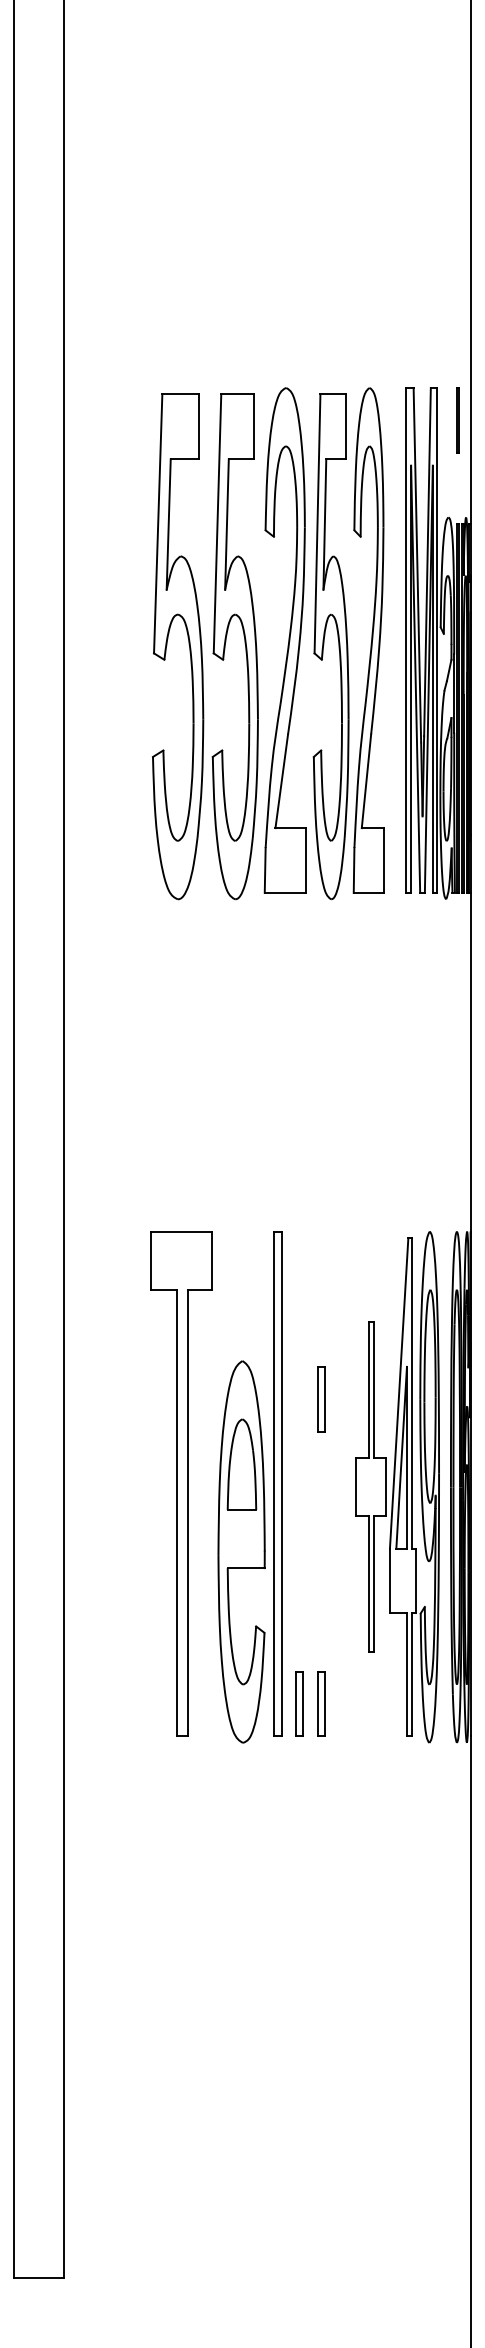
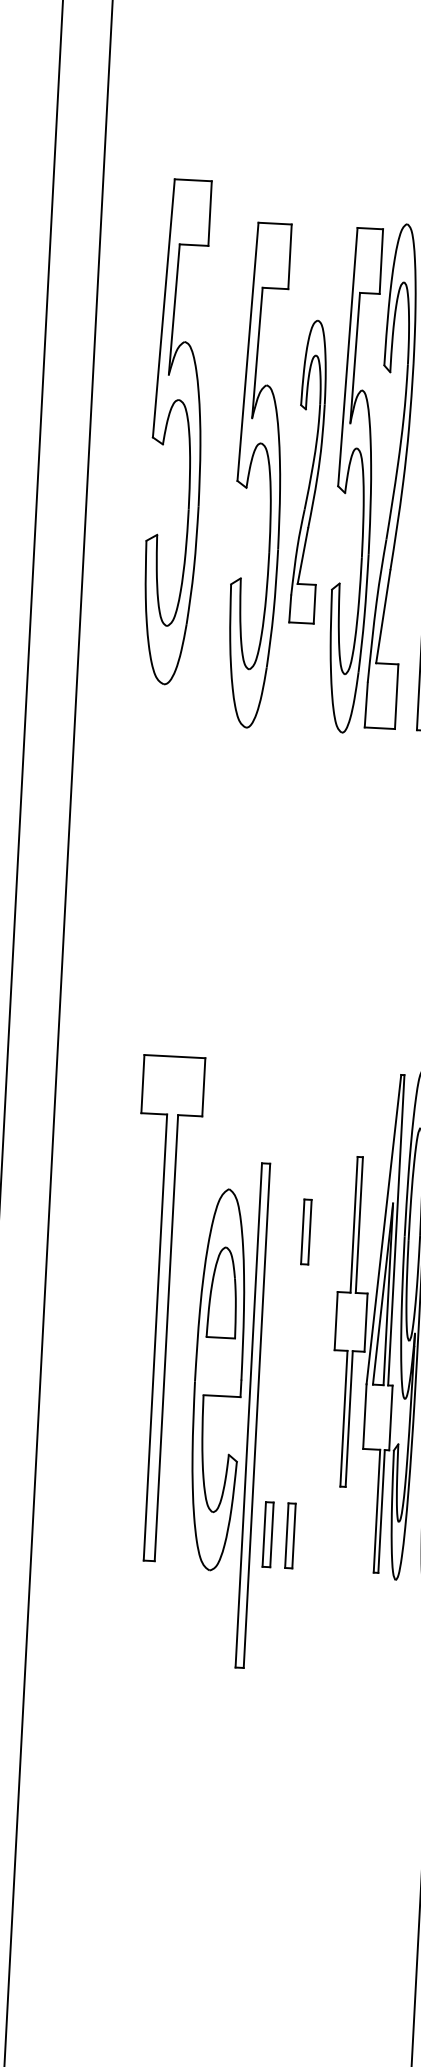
part: (284, 640) -> (308, 471), size x0.6
part: (188, 644) -> (187, 430), moved
part: (277, 1483) -> (252, 1415), moved

